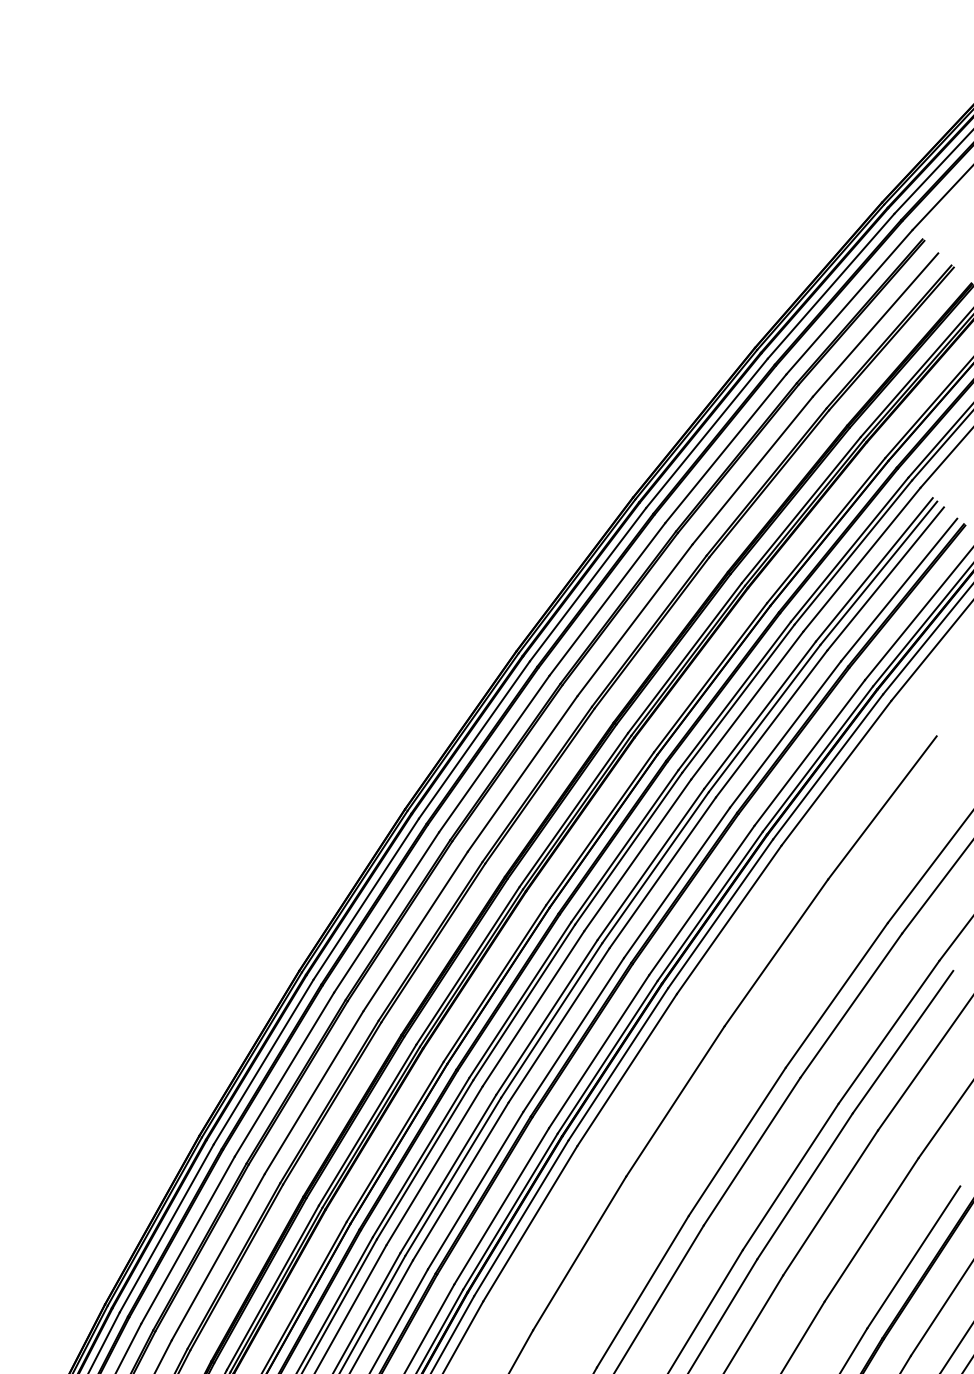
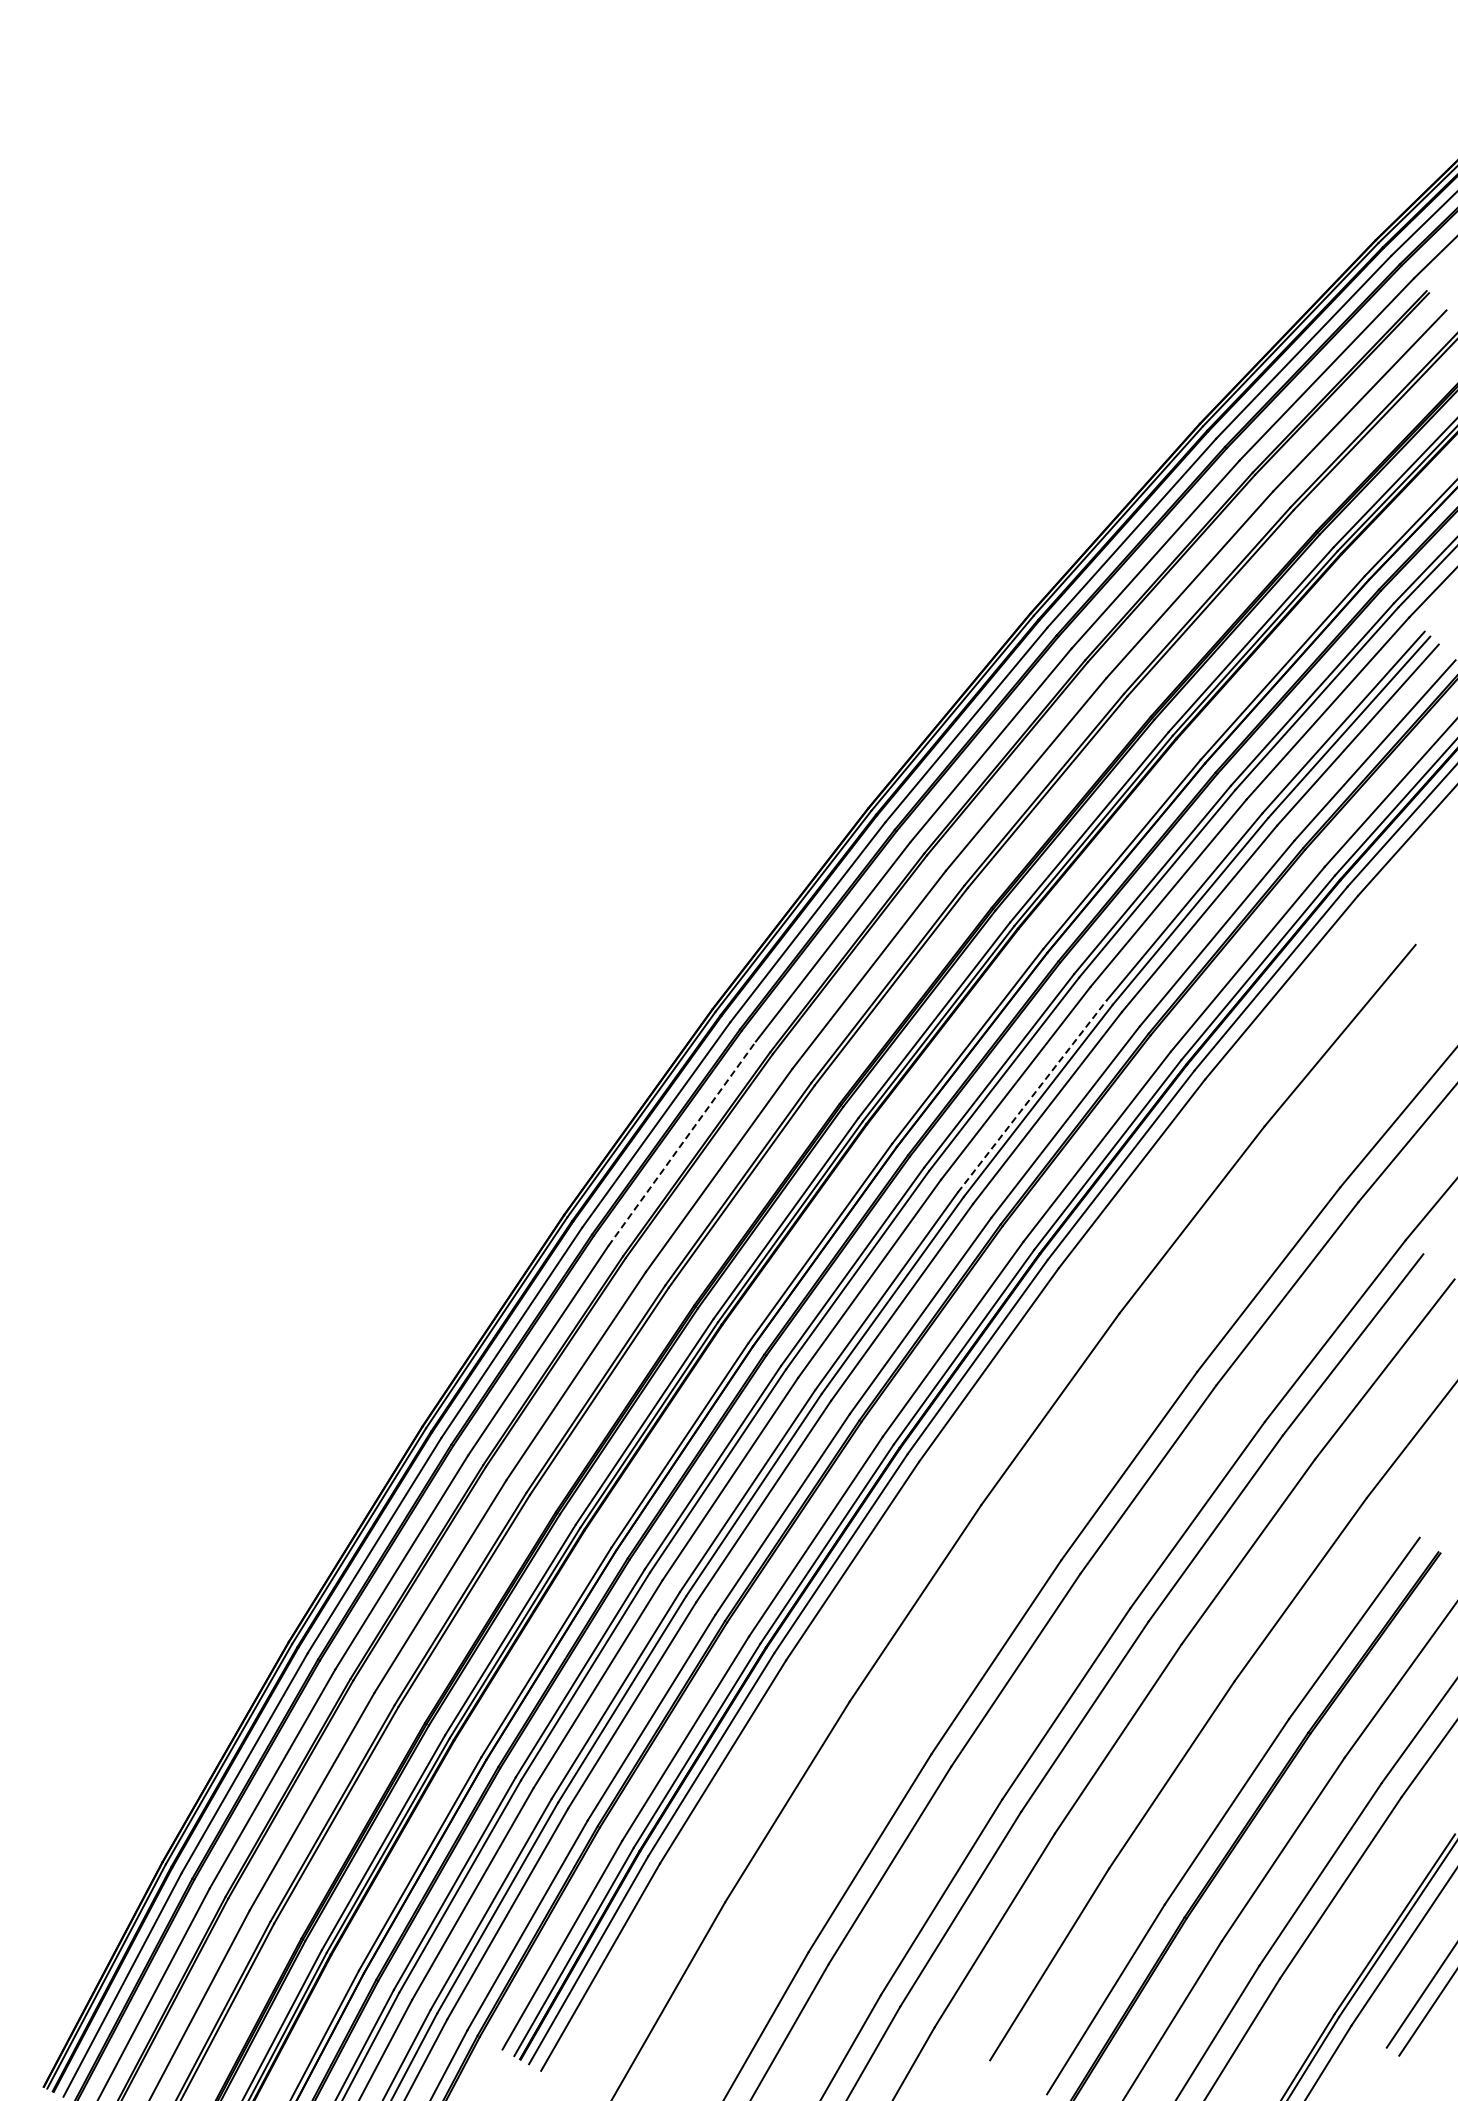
line: (650, 864) -> (1032, 1096), solid -> dashed
line: (386, 912) -> (682, 1143), solid -> dashed

